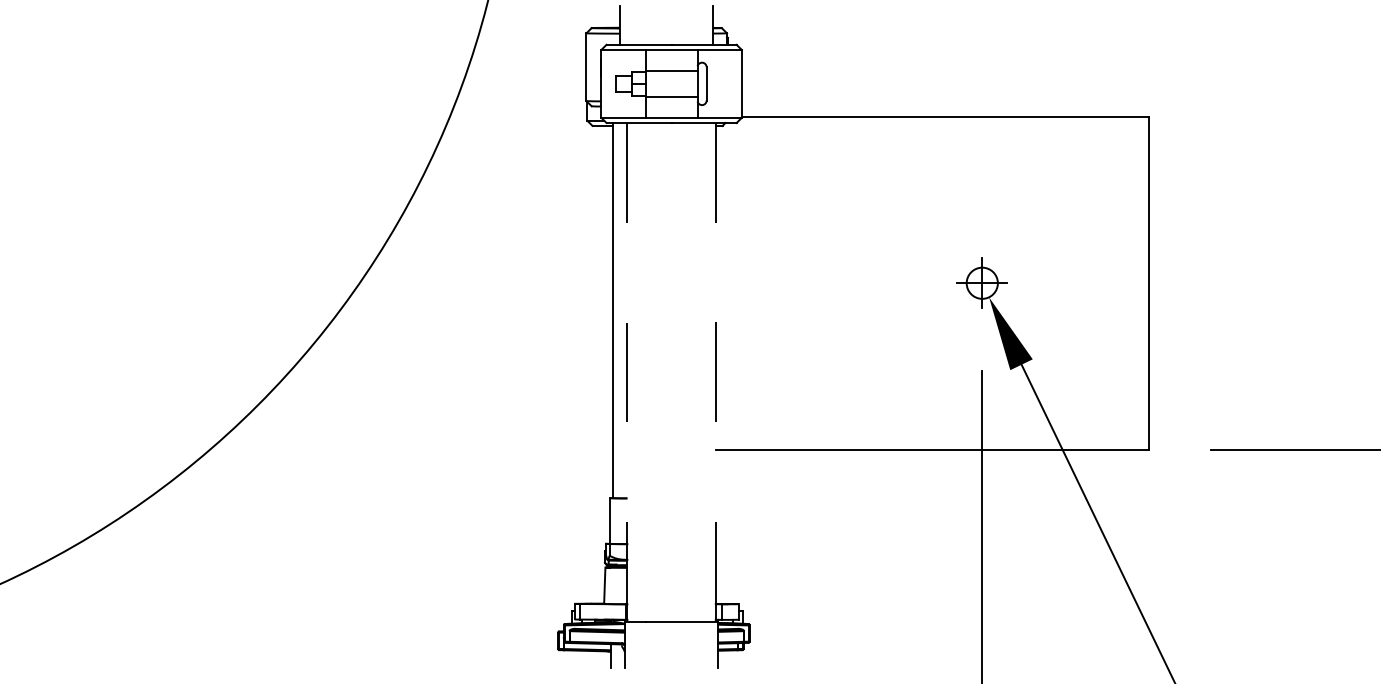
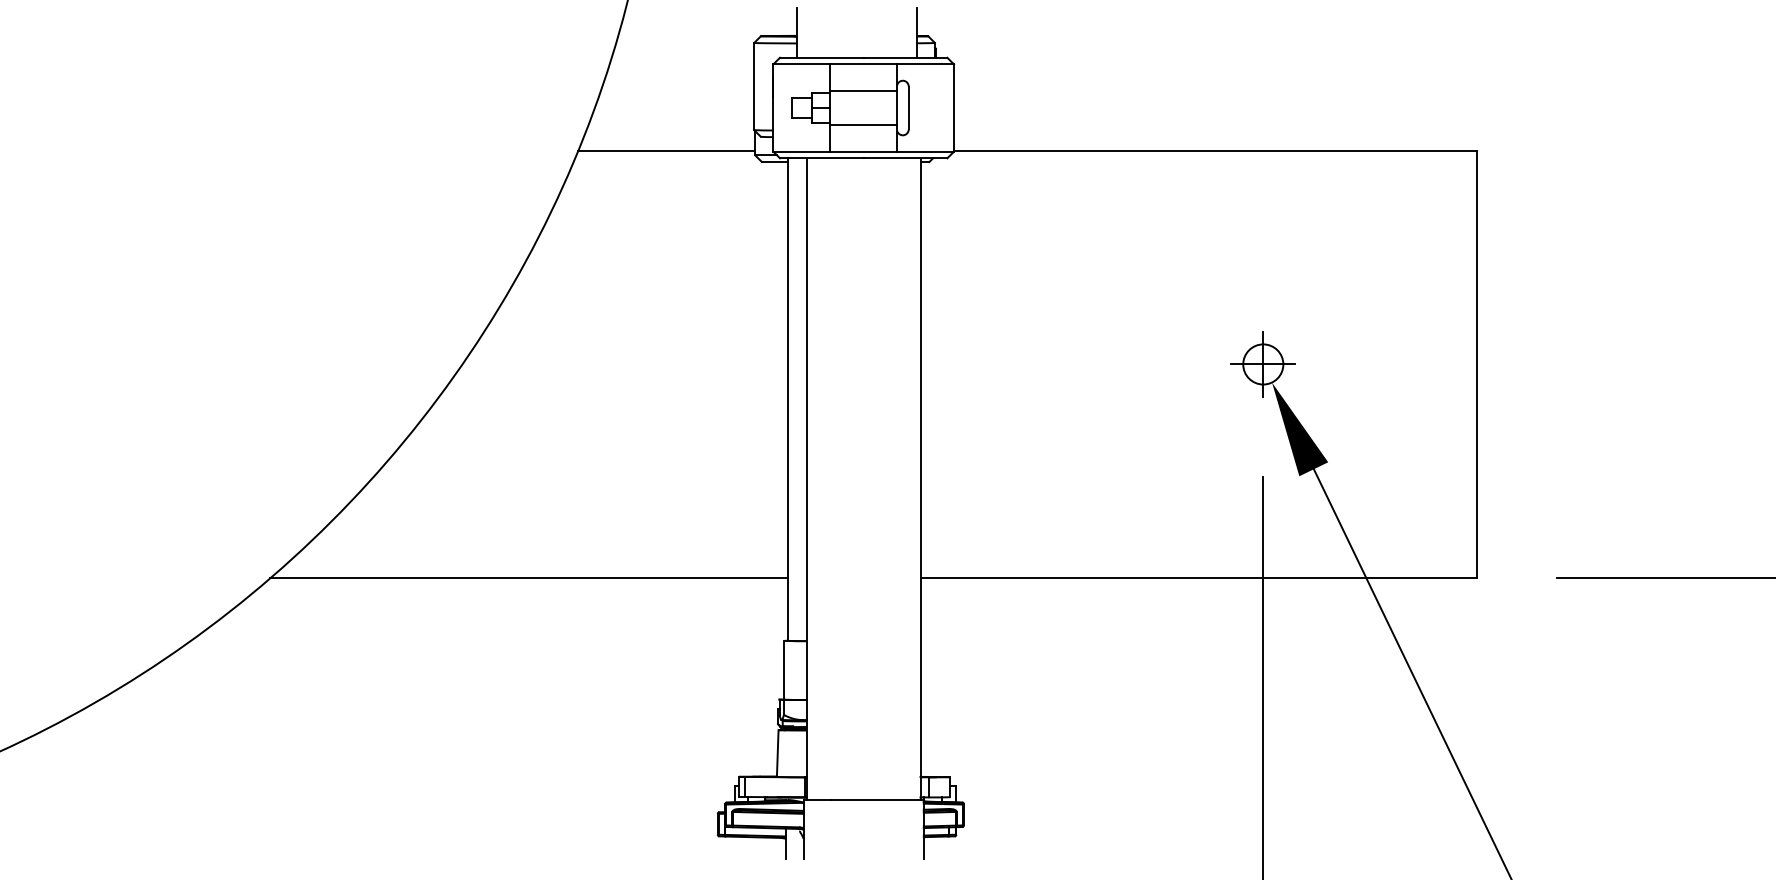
line: (518, 116) -> (666, 149), added
line: (715, 371) -> (920, 477), dashed -> solid
line: (627, 372) -> (806, 479), dashed -> solid
line: (411, 449) -> (529, 578), added

